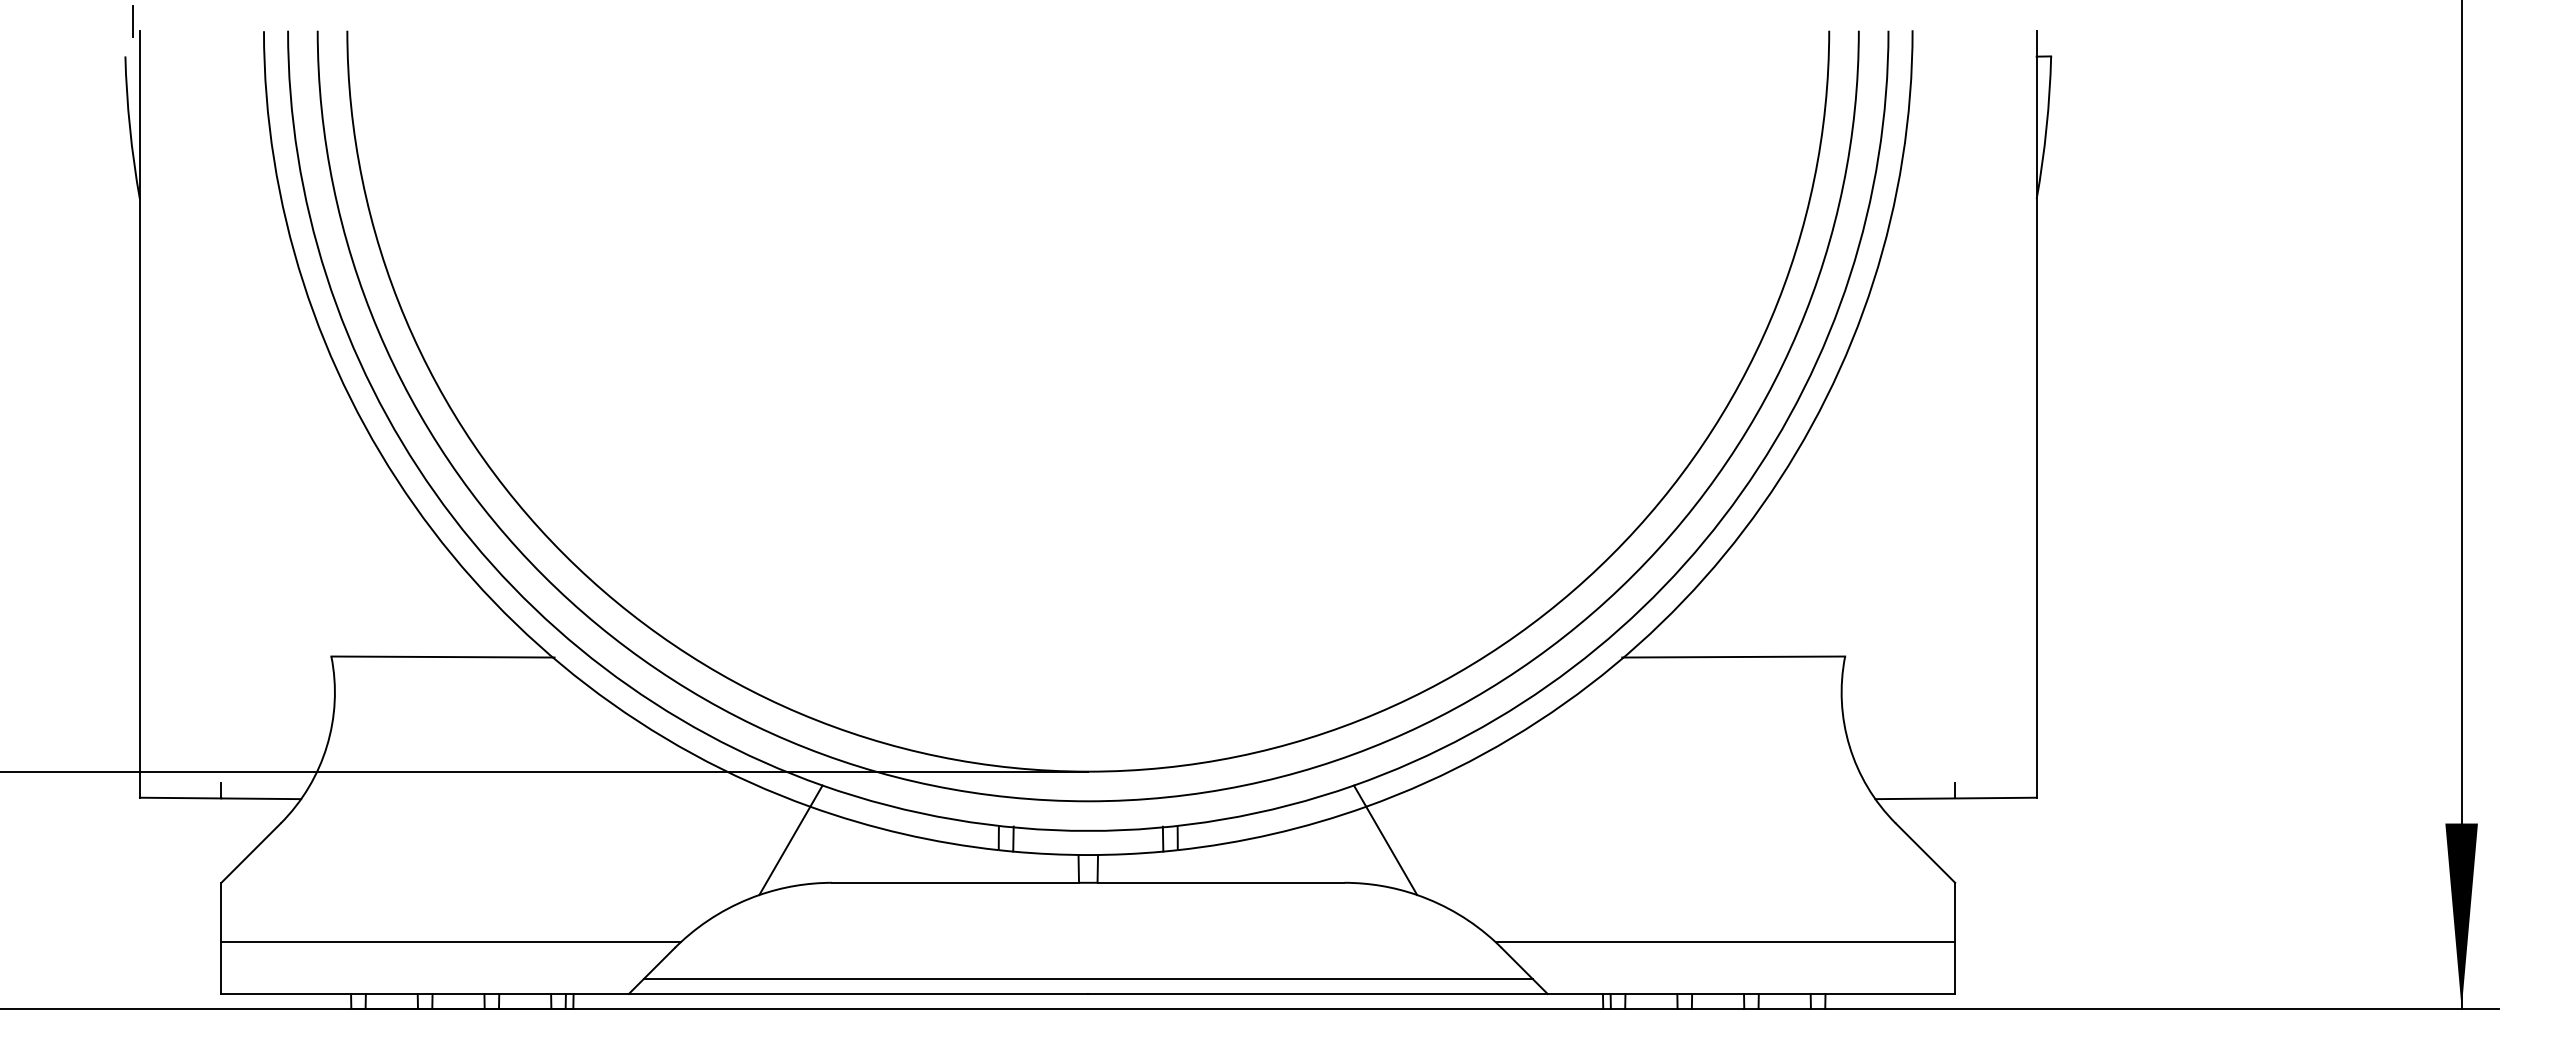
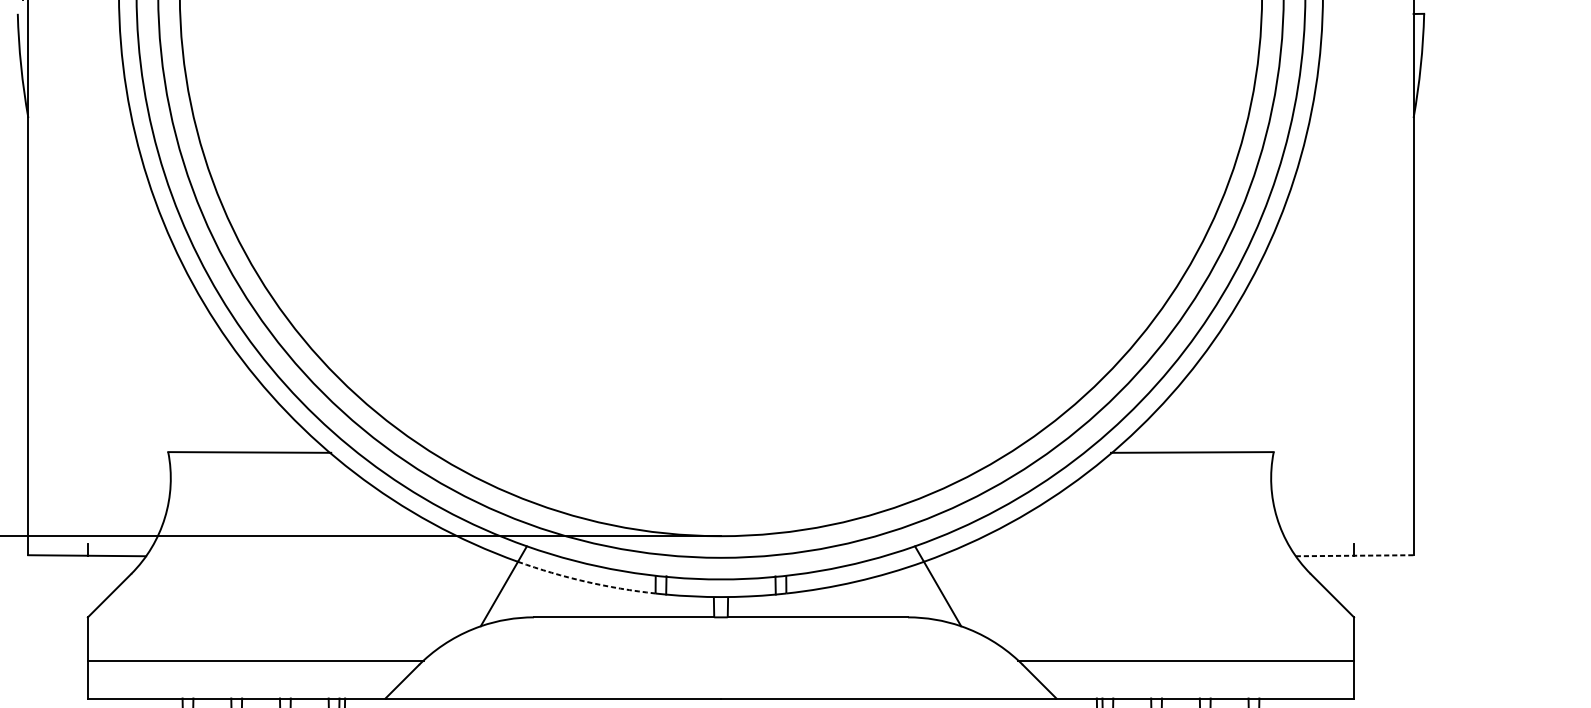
line: (1956, 798) -> (1355, 555), solid -> dashed
arc: (903, 834) -> (586, 582), solid -> dashed
line: (1087, 979) -> (720, 687), removed

